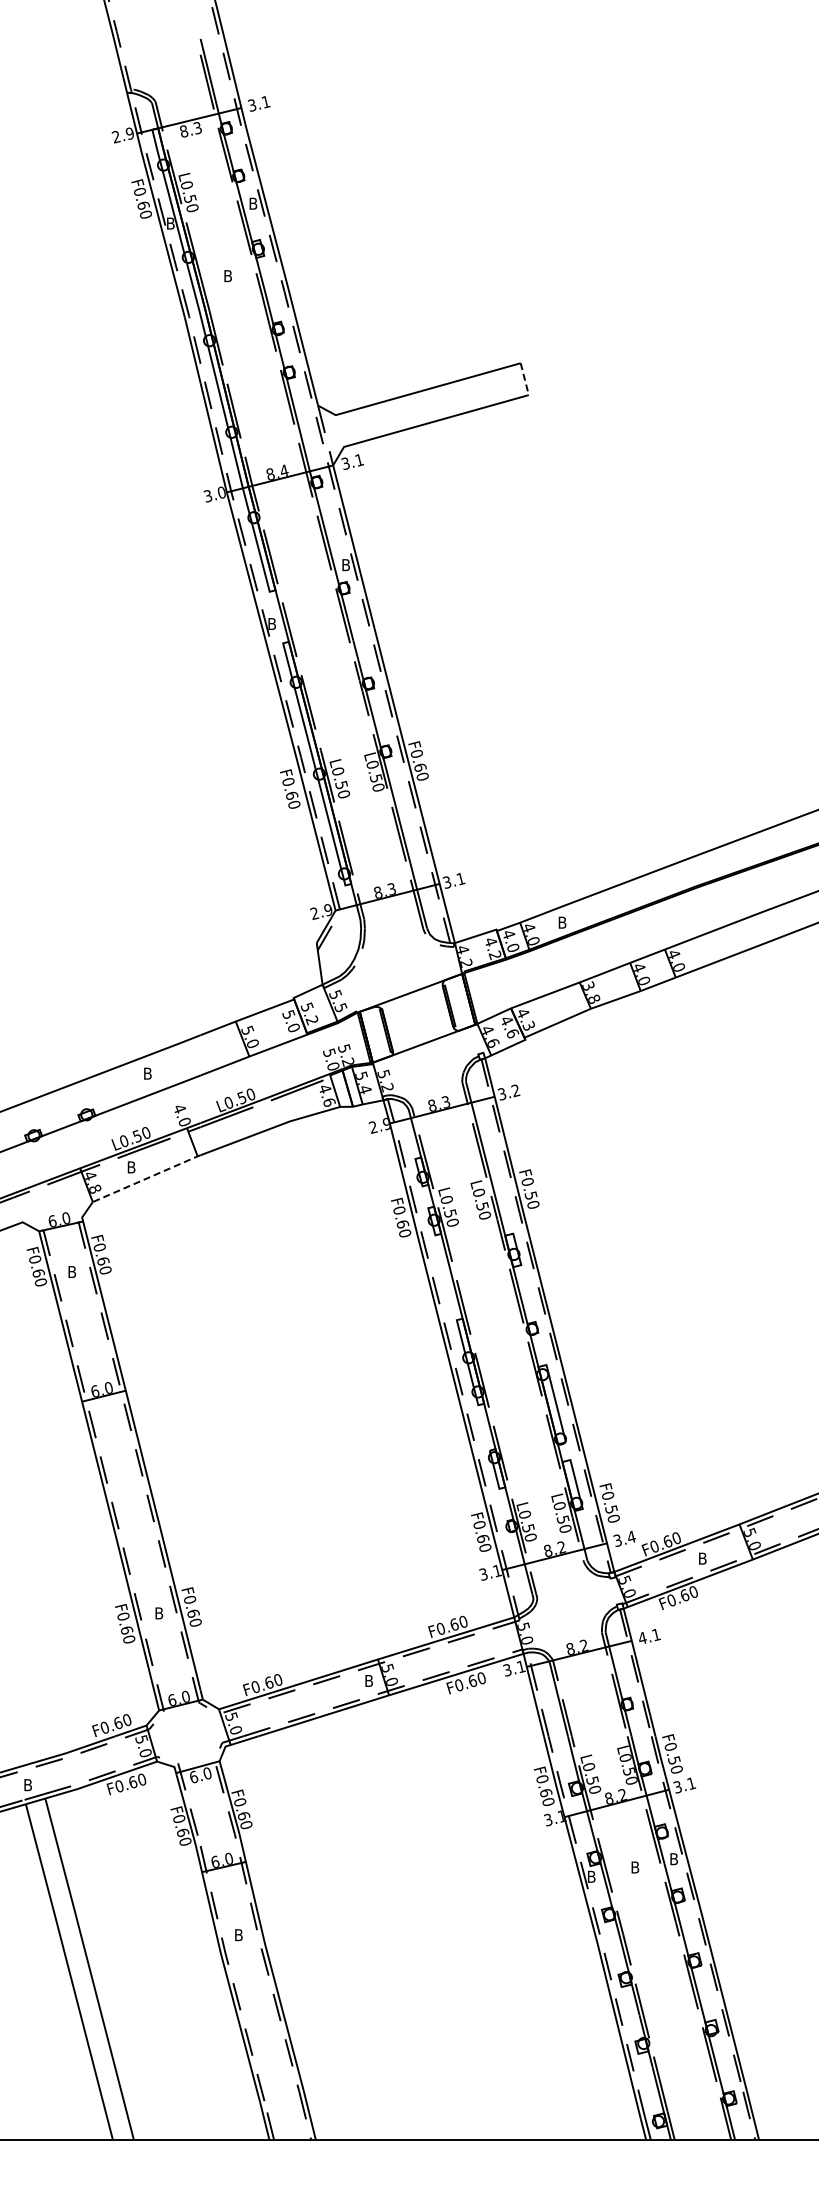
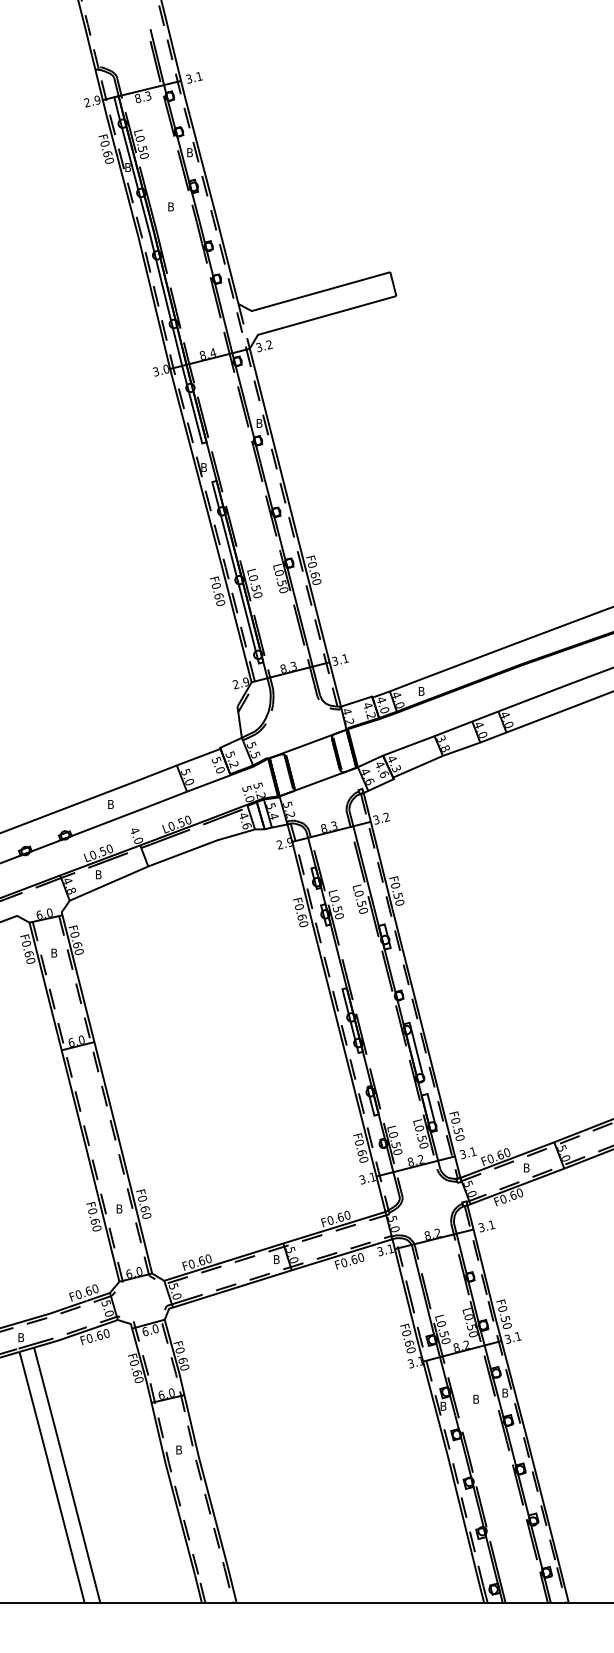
line: (524, 379) -> (393, 284), dashed -> solid
text: (357, 460) -> (268, 345), 3.1 -> 3.2
line: (147, 1178) -> (110, 883), dashed -> solid
text: (631, 1536) -> (473, 1151), 3.4 -> 3.1
text: (642, 1638) -> (481, 1227), 4.1 -> 3.1

